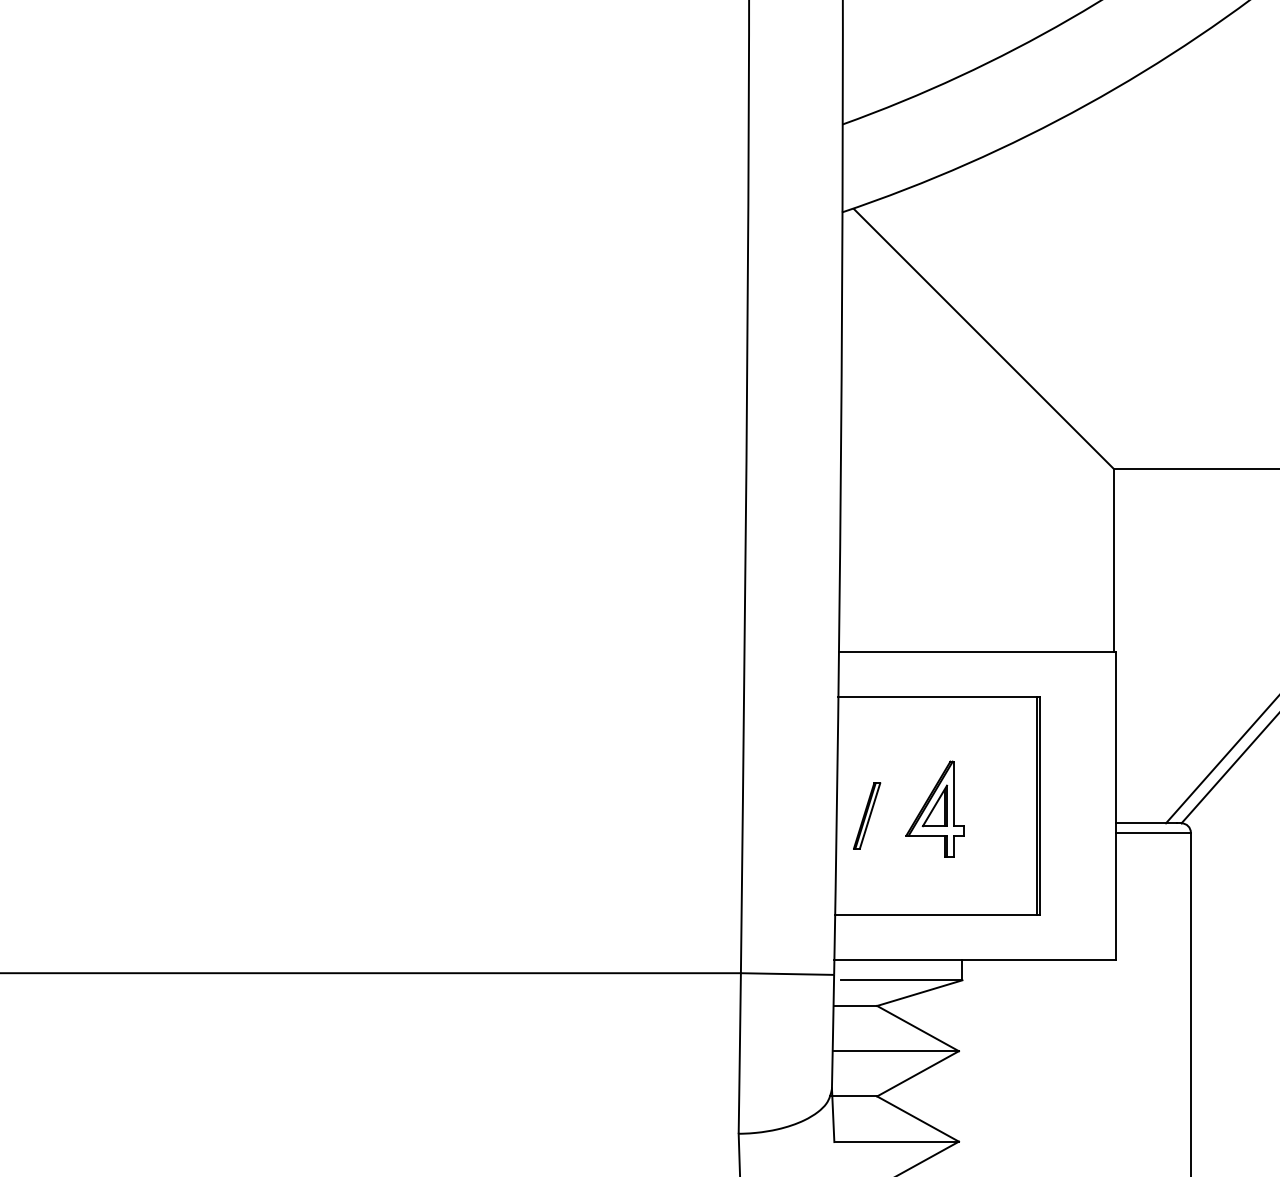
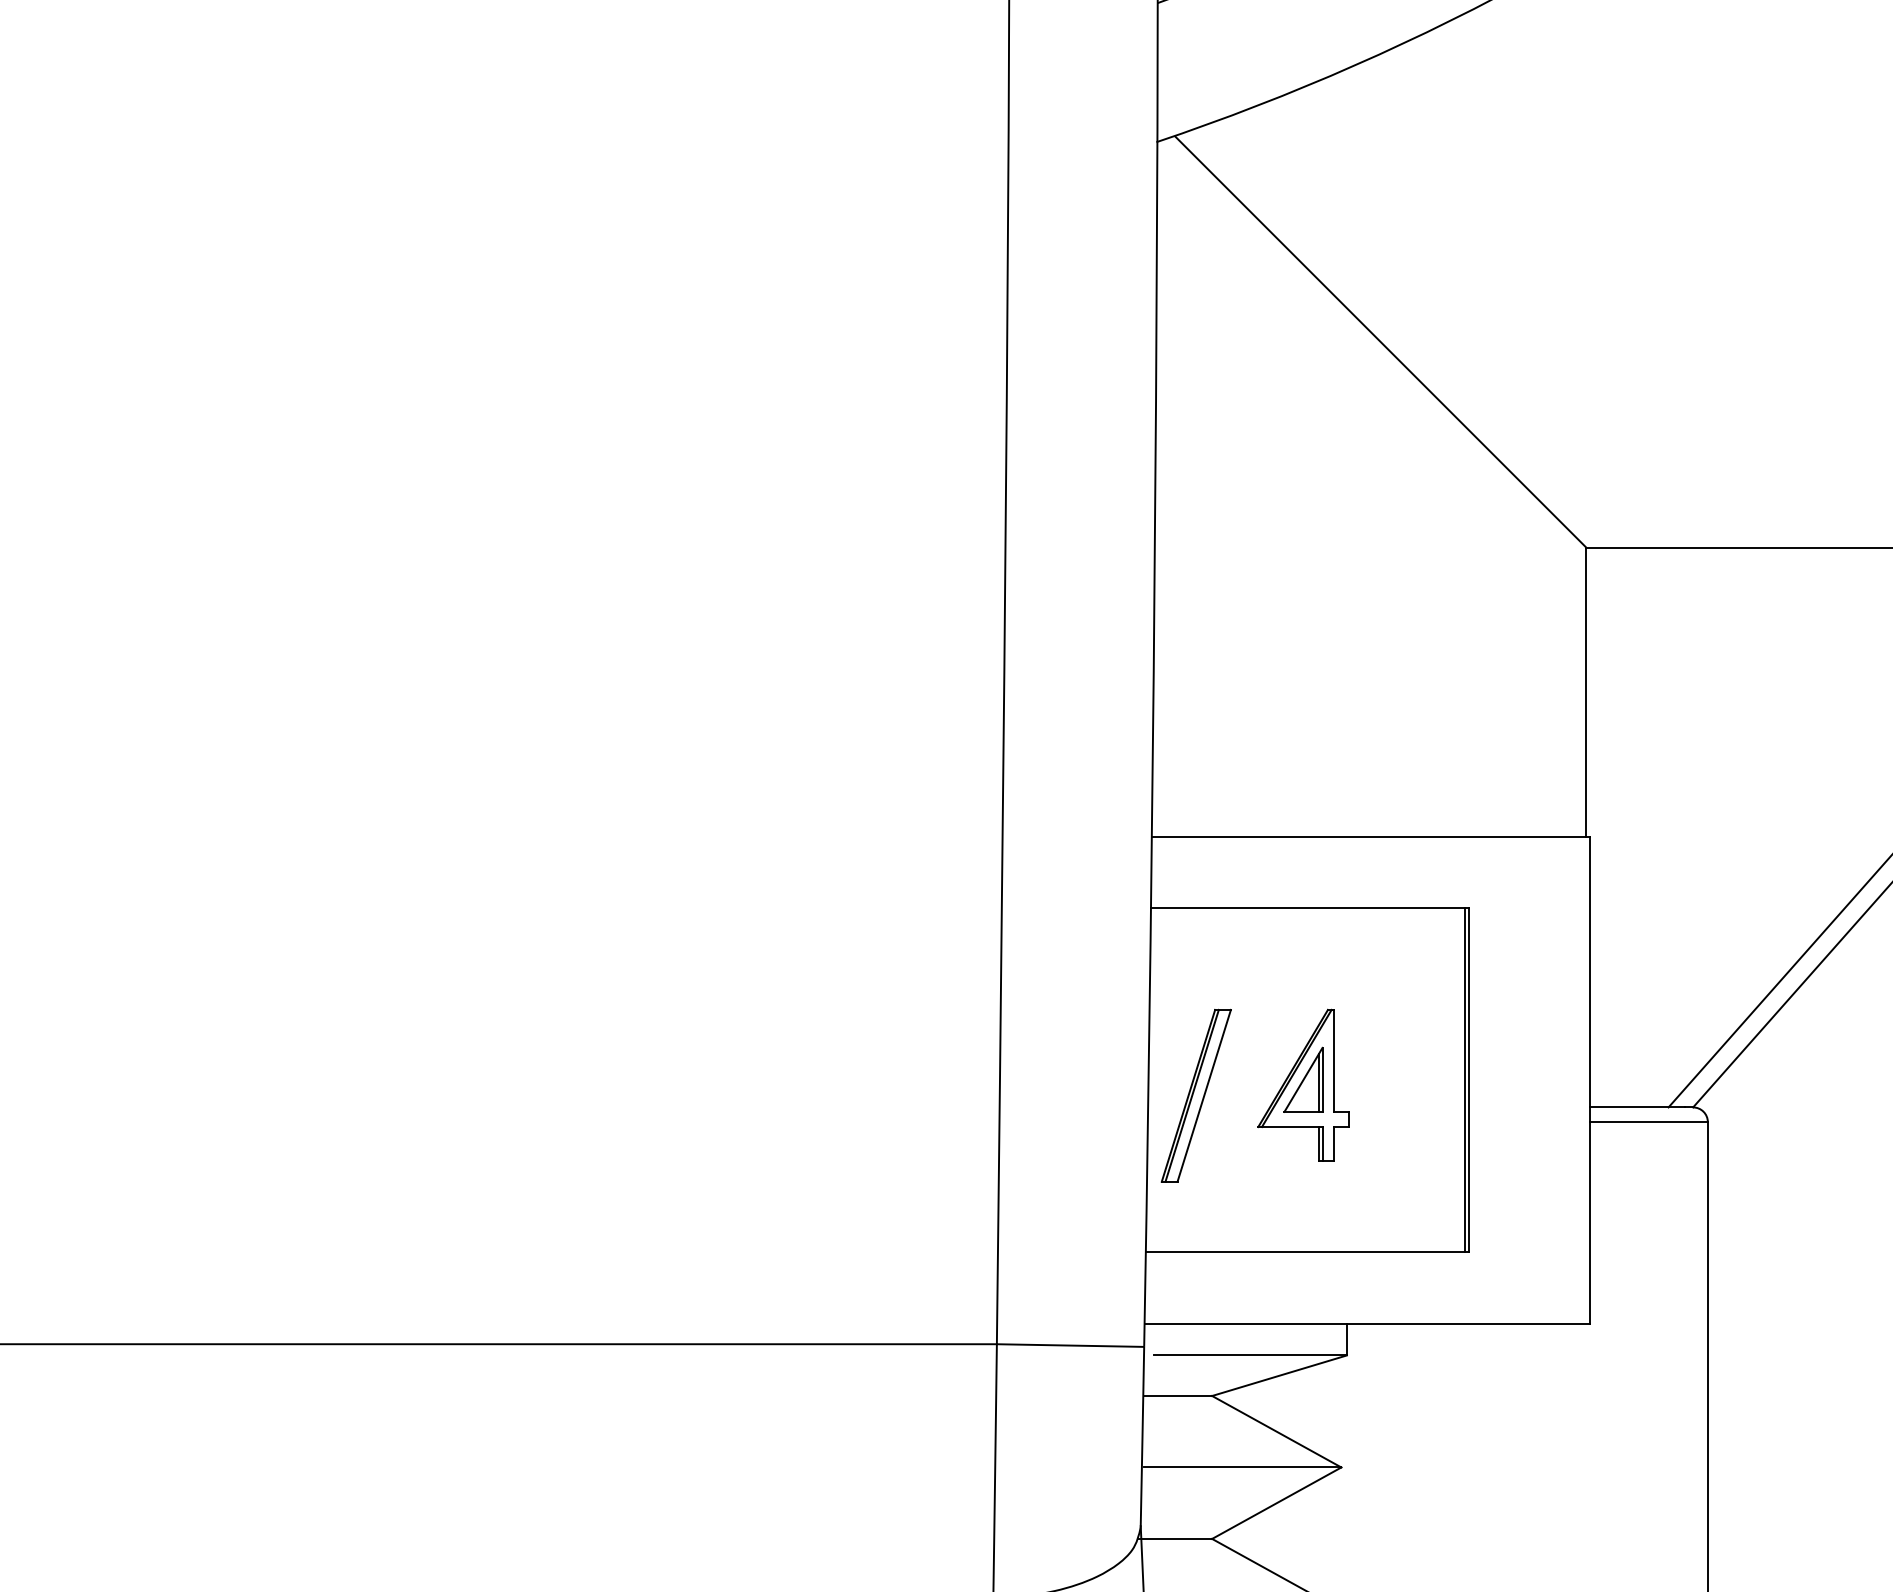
part: (866, 815) -> (1195, 1095), size x1.67

